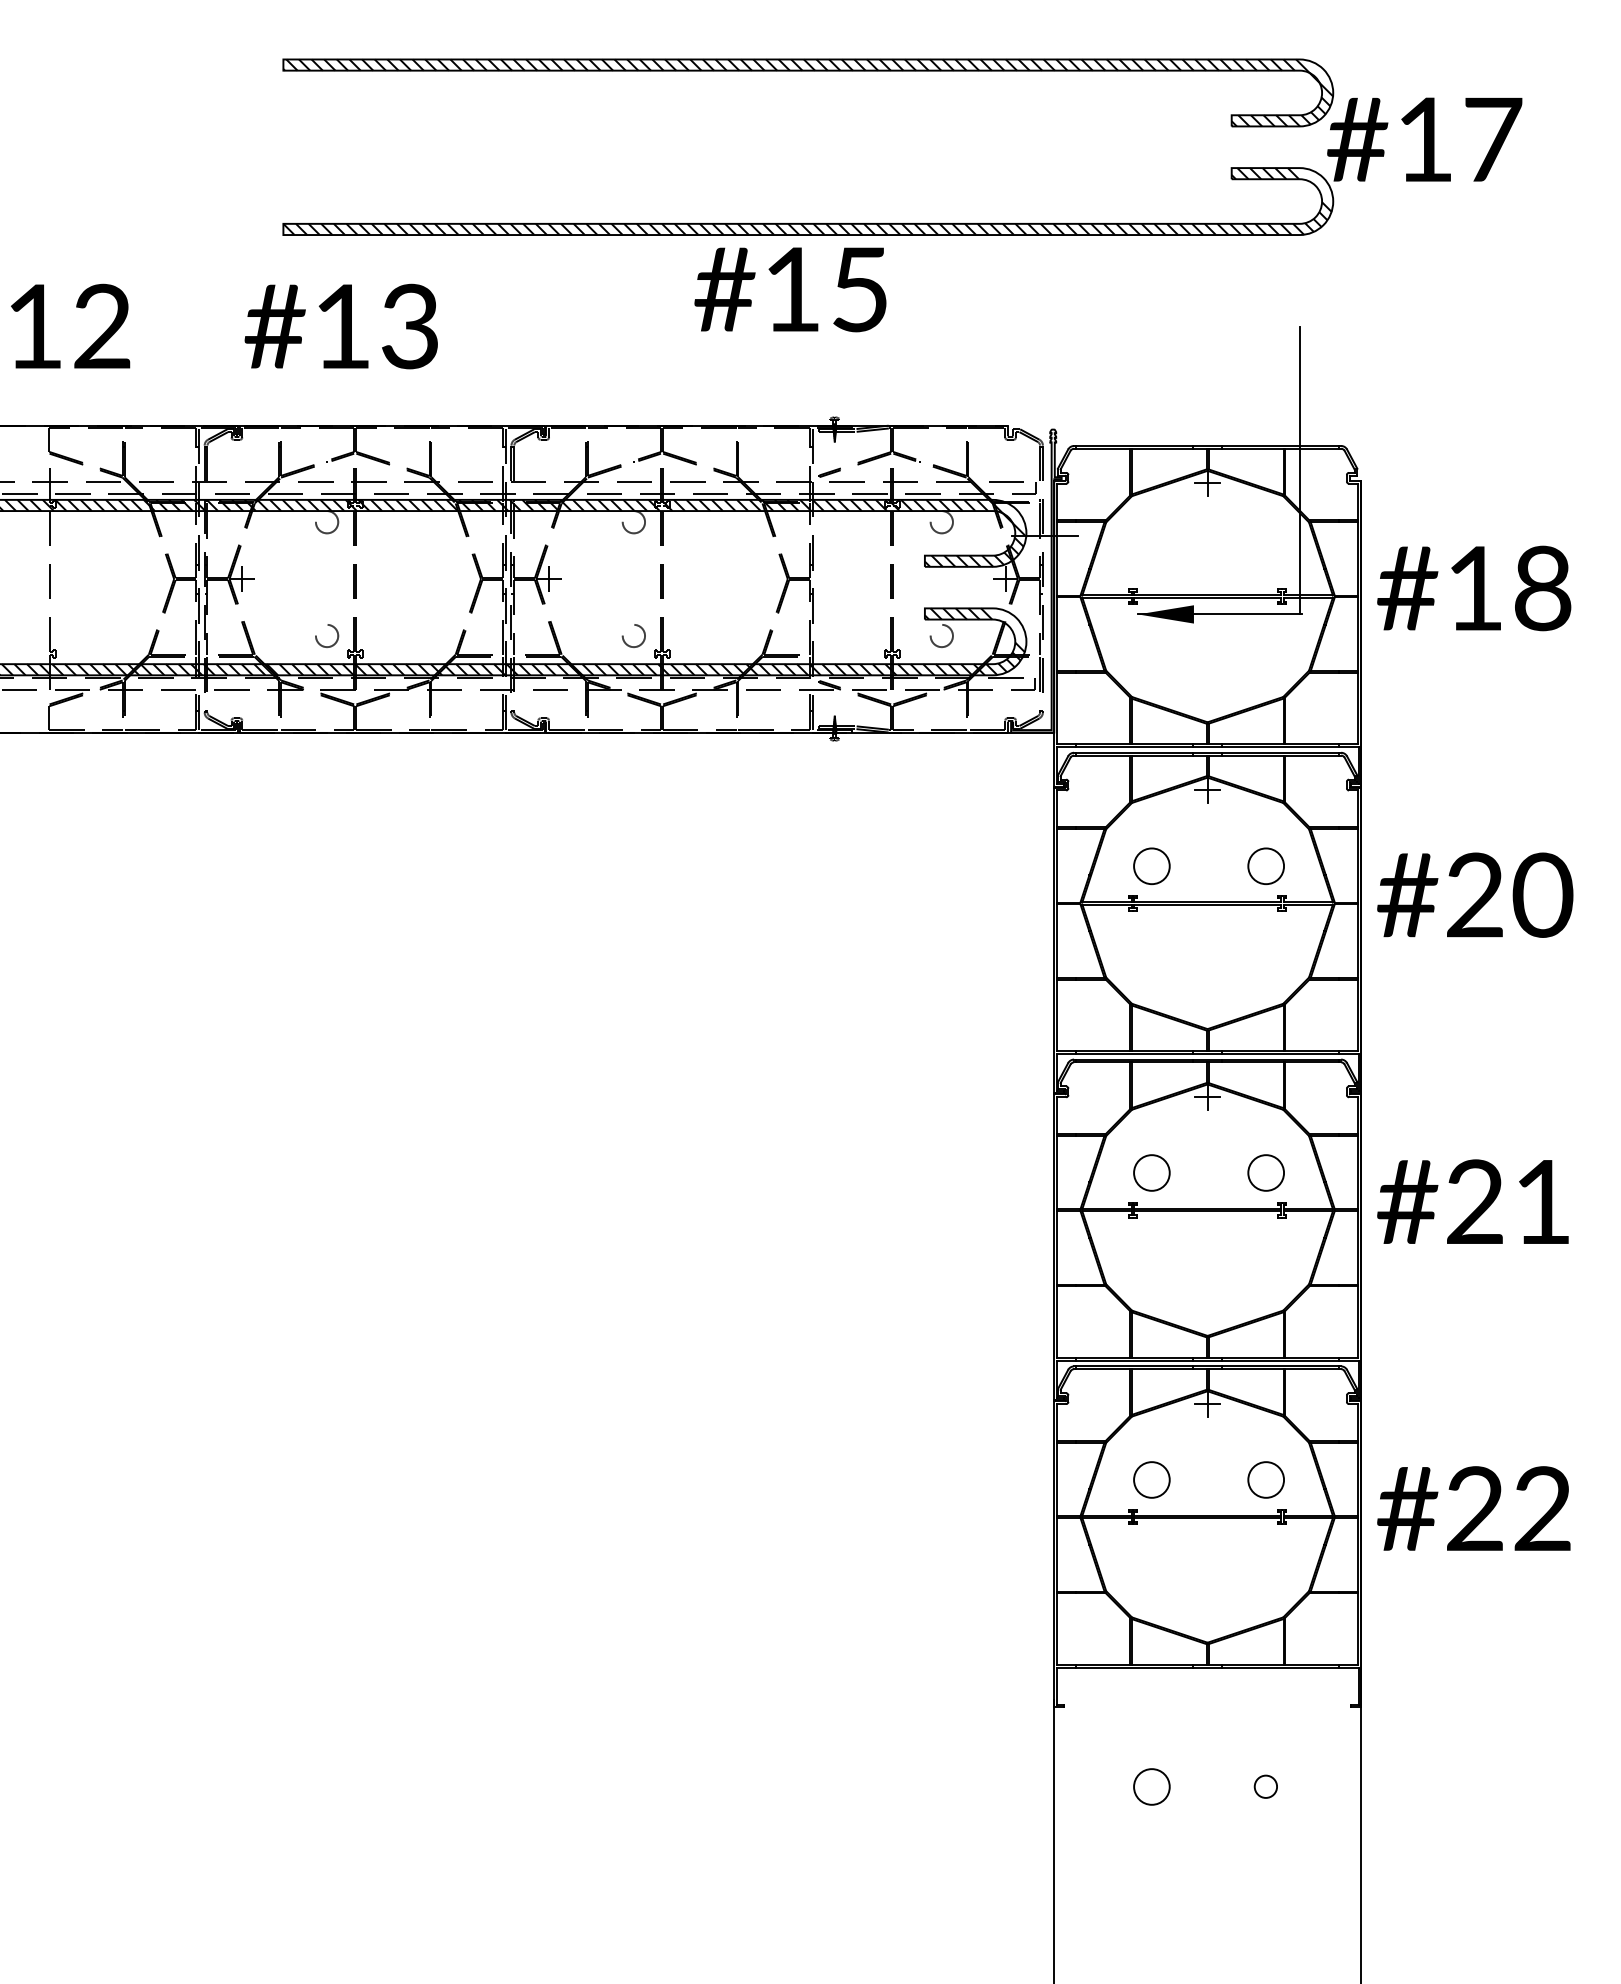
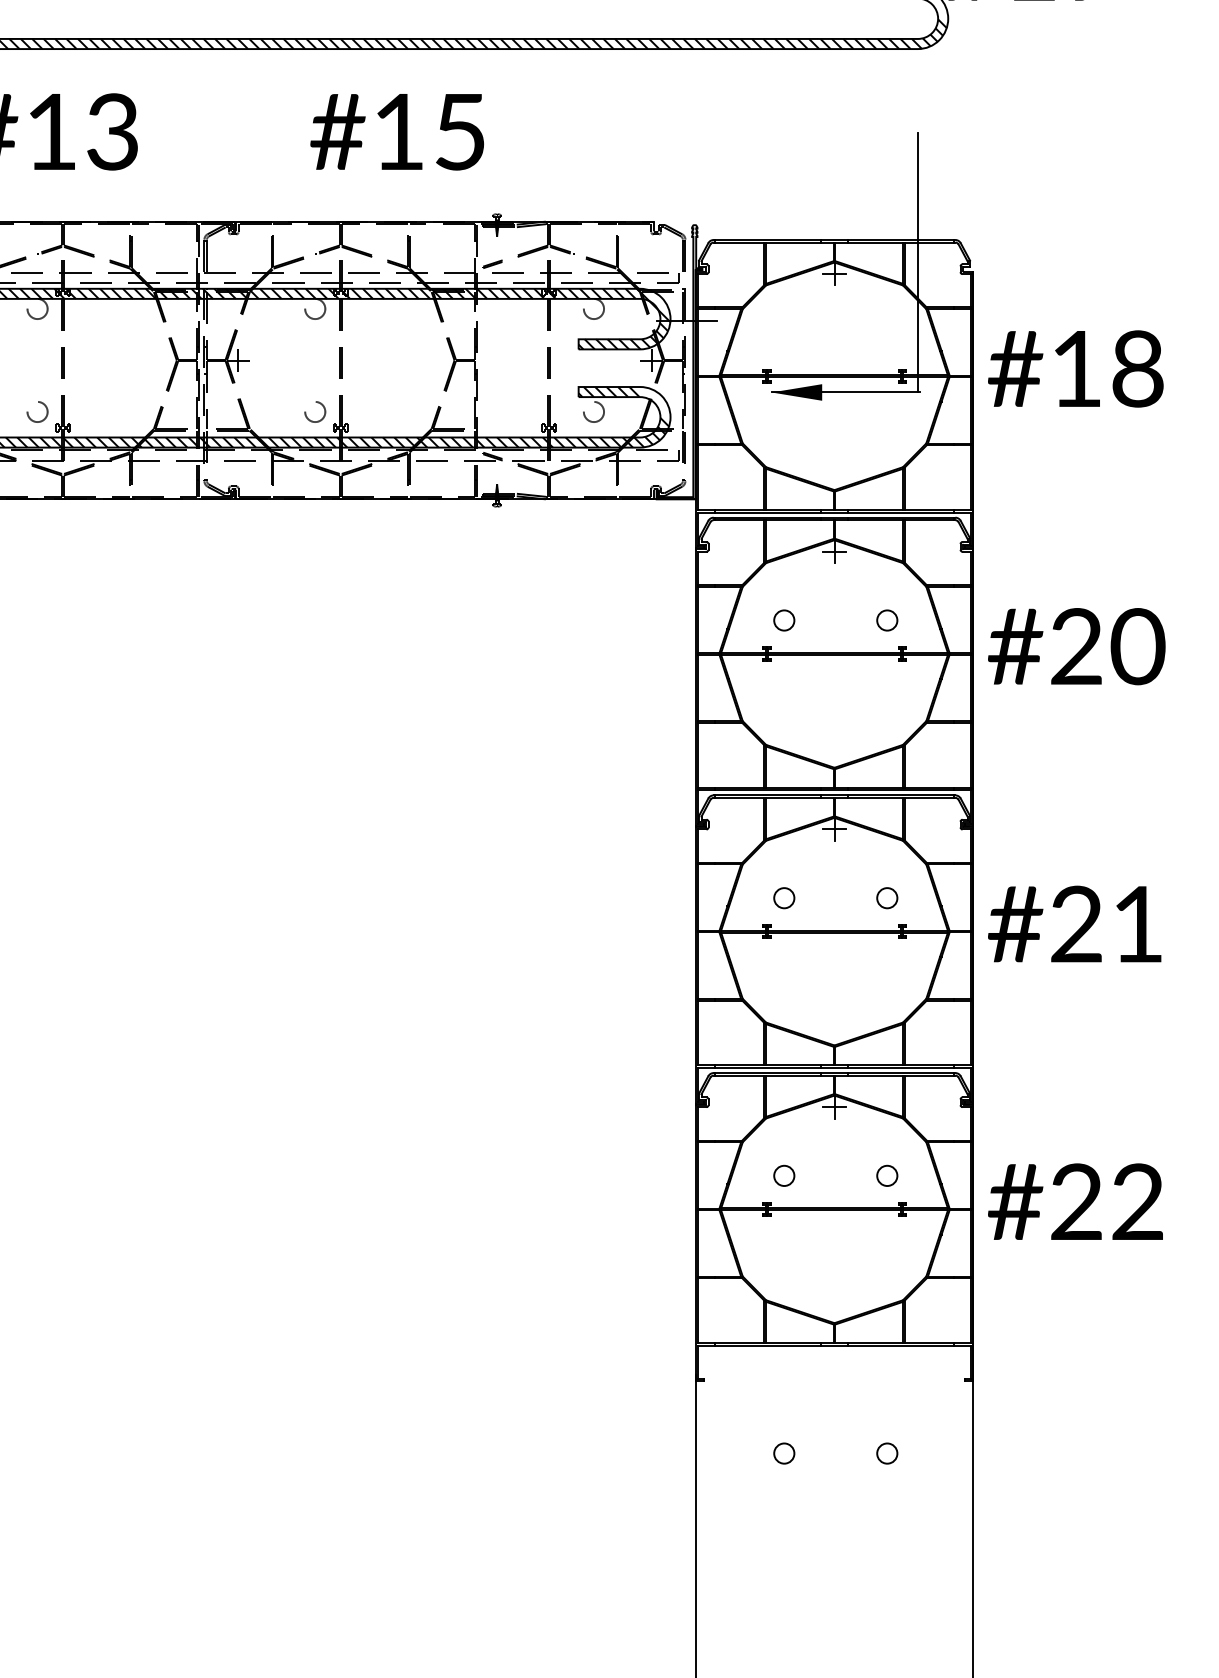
text: (790, 289) -> (397, 131), moved
circle: (1152, 866) -> (784, 620), size x0.62
circle: (1265, 866) -> (886, 620), size x0.62
circle: (1152, 1173) -> (784, 898), size x0.62
circle: (1265, 1173) -> (886, 898), size x0.62
circle: (1152, 1479) -> (784, 1175), size x0.62
circle: (1265, 1479) -> (886, 1175), size x0.62
circle: (1152, 1786) -> (784, 1453), size x0.62

